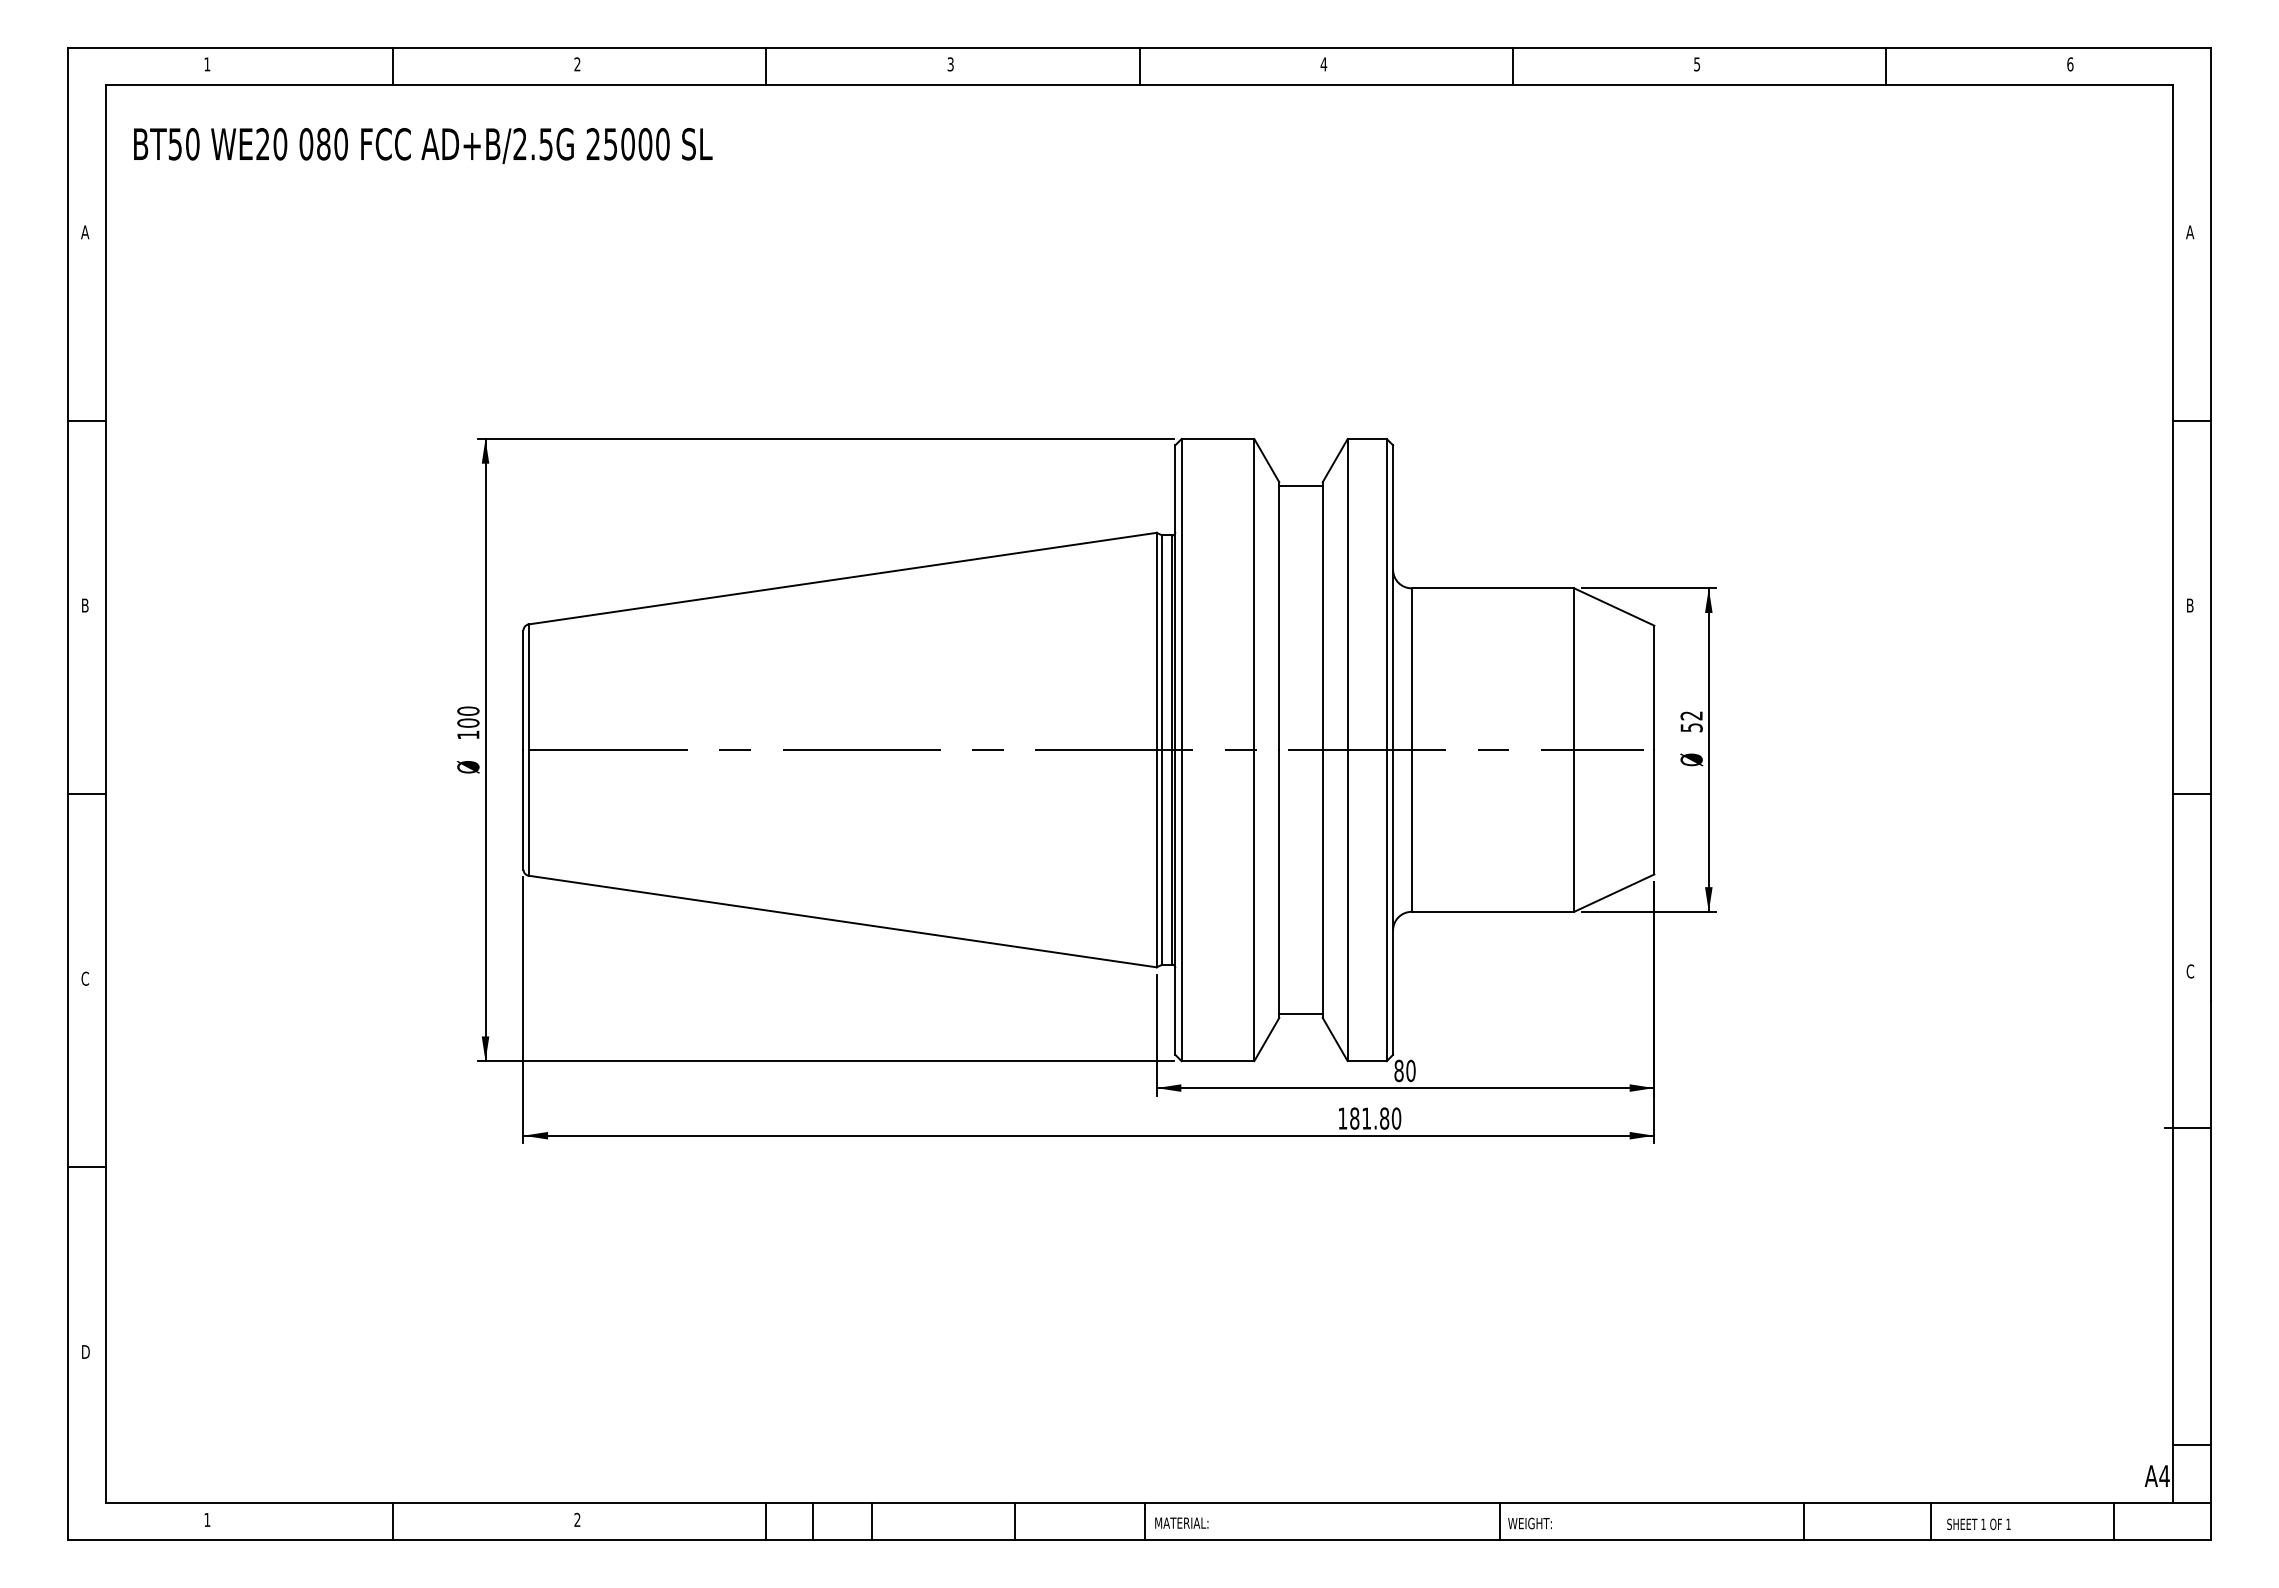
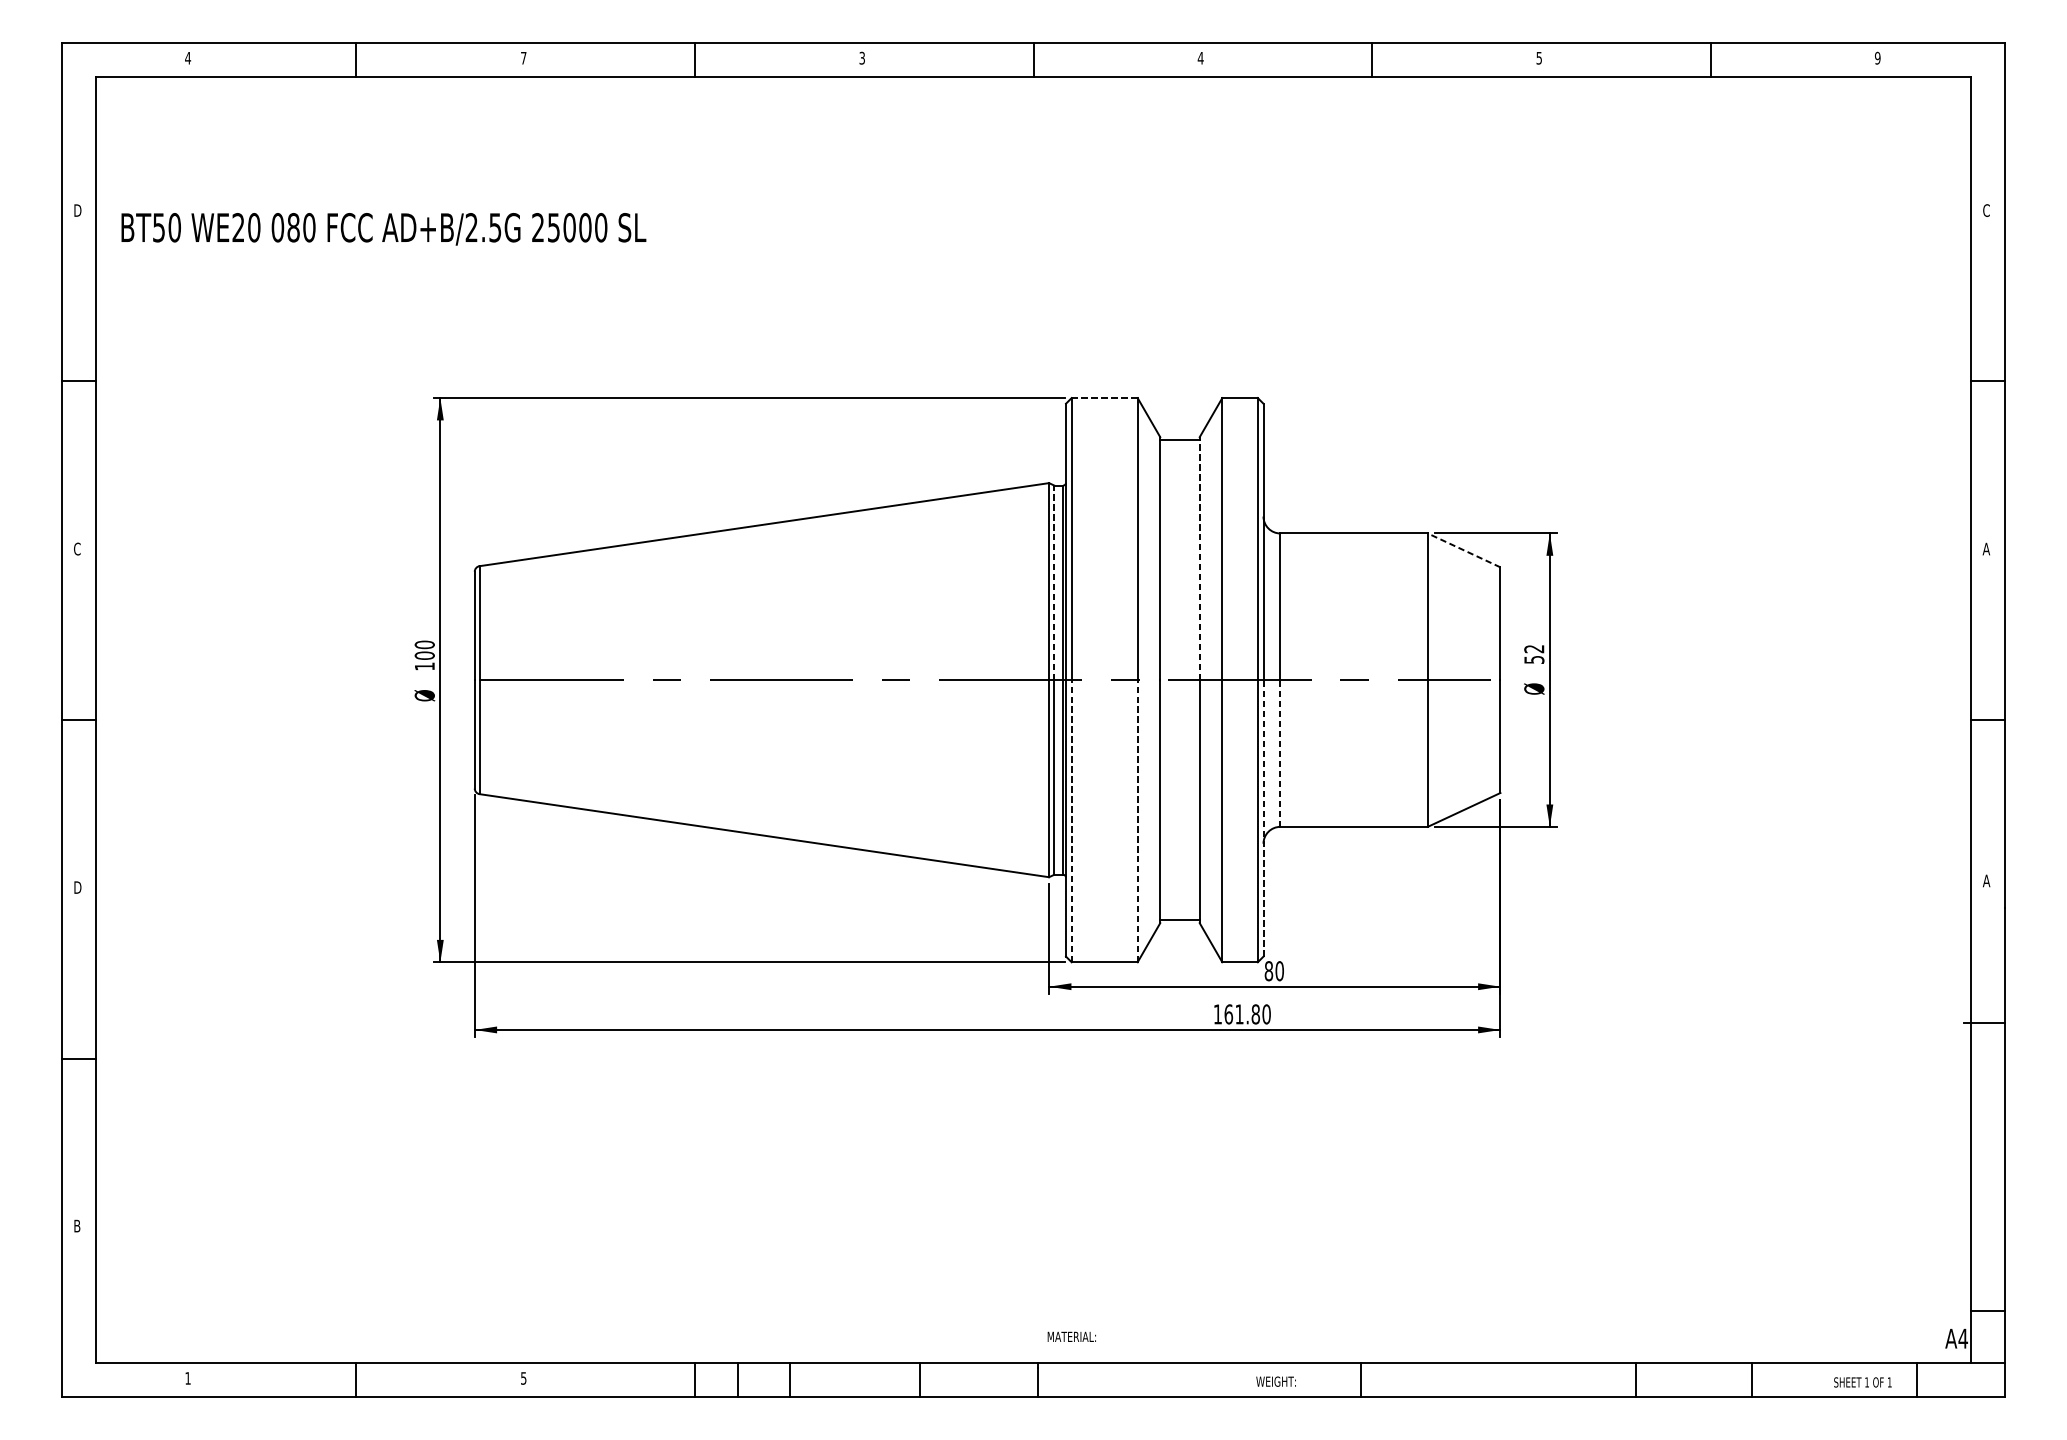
text: (207, 64) -> (188, 58), 1 -> 4
text: (577, 64) -> (523, 58), 2 -> 7
text: (2070, 64) -> (1877, 58), 6 -> 9
text: (423, 145) -> (384, 228), moved
text: (85, 232) -> (77, 210), A -> D
text: (2190, 232) -> (1986, 210), A -> C
line: (1217, 439) -> (1104, 398), solid -> dashed
text: (84, 605) -> (76, 549), B -> C
text: (2190, 605) -> (1986, 549), B -> A
line: (1613, 606) -> (1463, 549), solid -> dashed
line: (1322, 616) -> (1199, 559), solid -> dashed
line: (1162, 642) -> (1054, 582), solid -> dashed
line: (1411, 830) -> (1280, 753), solid -> dashed
line: (1393, 901) -> (1263, 817), solid -> dashed
line: (1181, 905) -> (1071, 821), solid -> dashed
line: (1254, 905) -> (1137, 821), solid -> dashed
text: (2190, 971) -> (1986, 880), C -> A
text: (85, 978) -> (77, 887), C -> D
text: (1354, 1118) -> (1228, 1014), 181.80 -> 161.80
text: (86, 1352) -> (78, 1226), D -> B
text: (577, 1519) -> (523, 1378), 2 -> 5
text: (1181, 1522) -> (1071, 1336), moved
text: (1529, 1523) -> (1275, 1381), moved
text: (1978, 1524) -> (1862, 1382), moved

